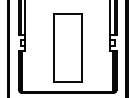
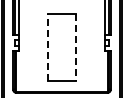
line: (53, 47) -> (47, 47), solid -> dashed
line: (81, 47) -> (75, 47), solid -> dashed

